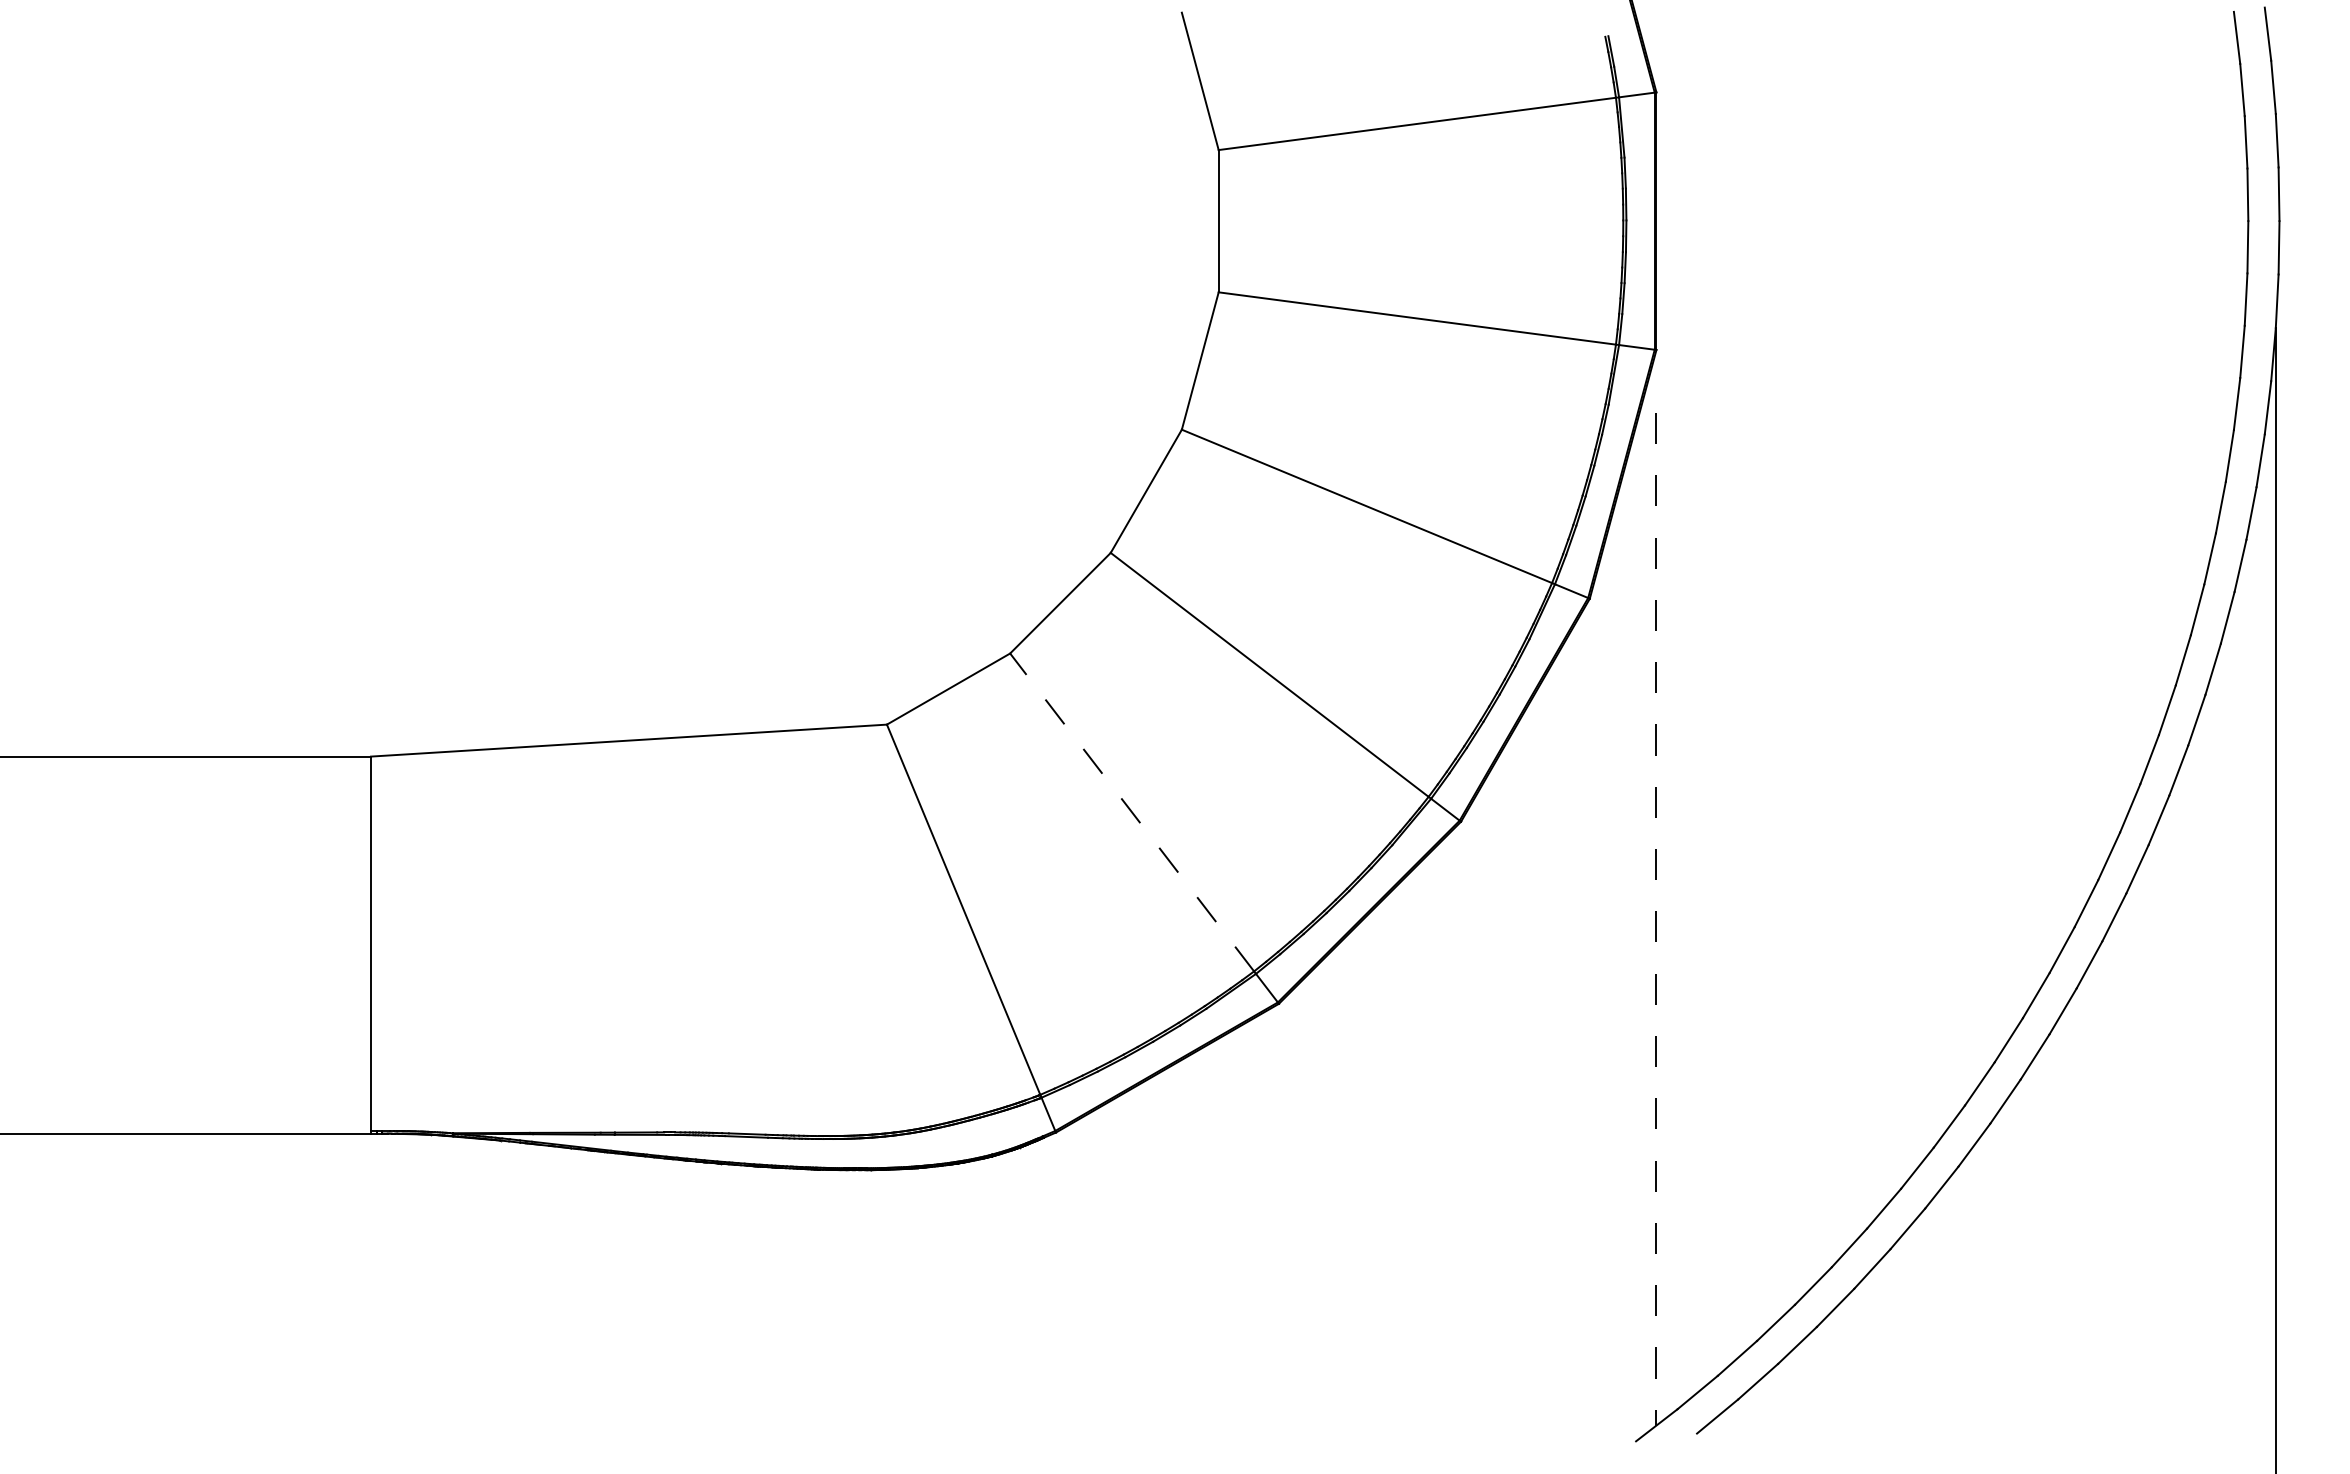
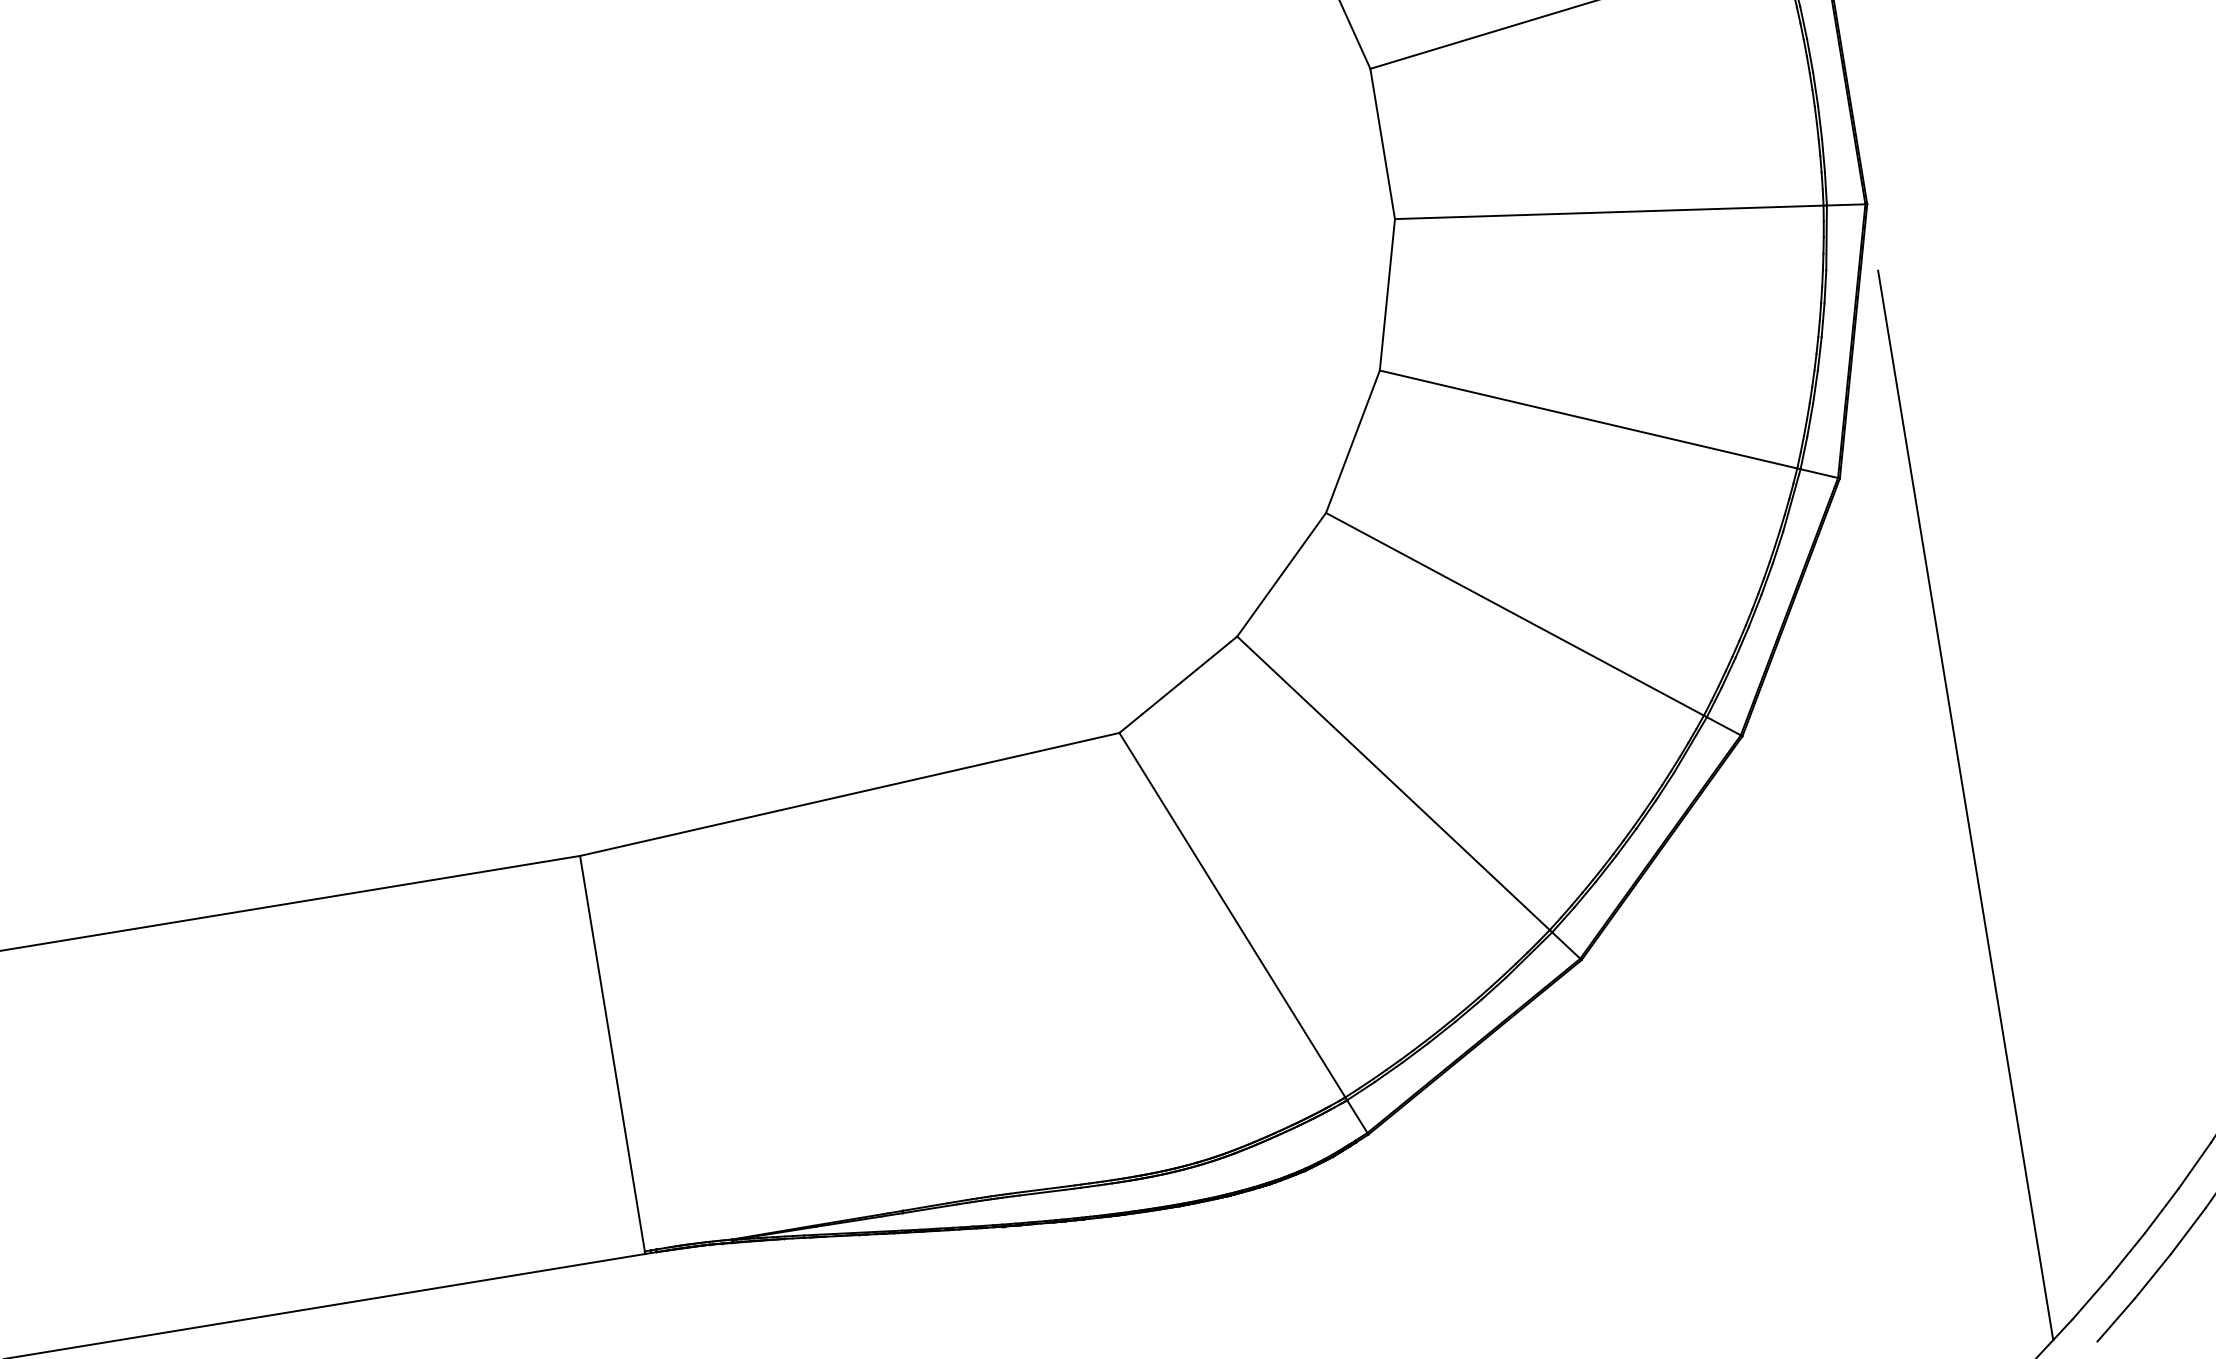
line: (1131, 812) -> (1392, 783), dashed -> solid
line: (1656, 919) -> (1965, 805), dashed -> solid

